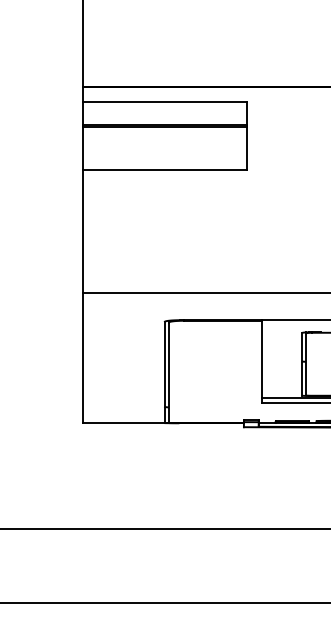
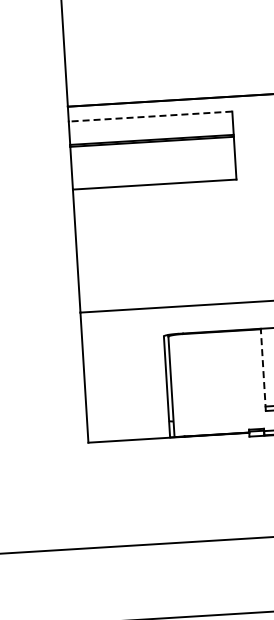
line: (164, 101) -> (150, 116), solid -> dashed
line: (261, 361) -> (263, 369), solid -> dashed

